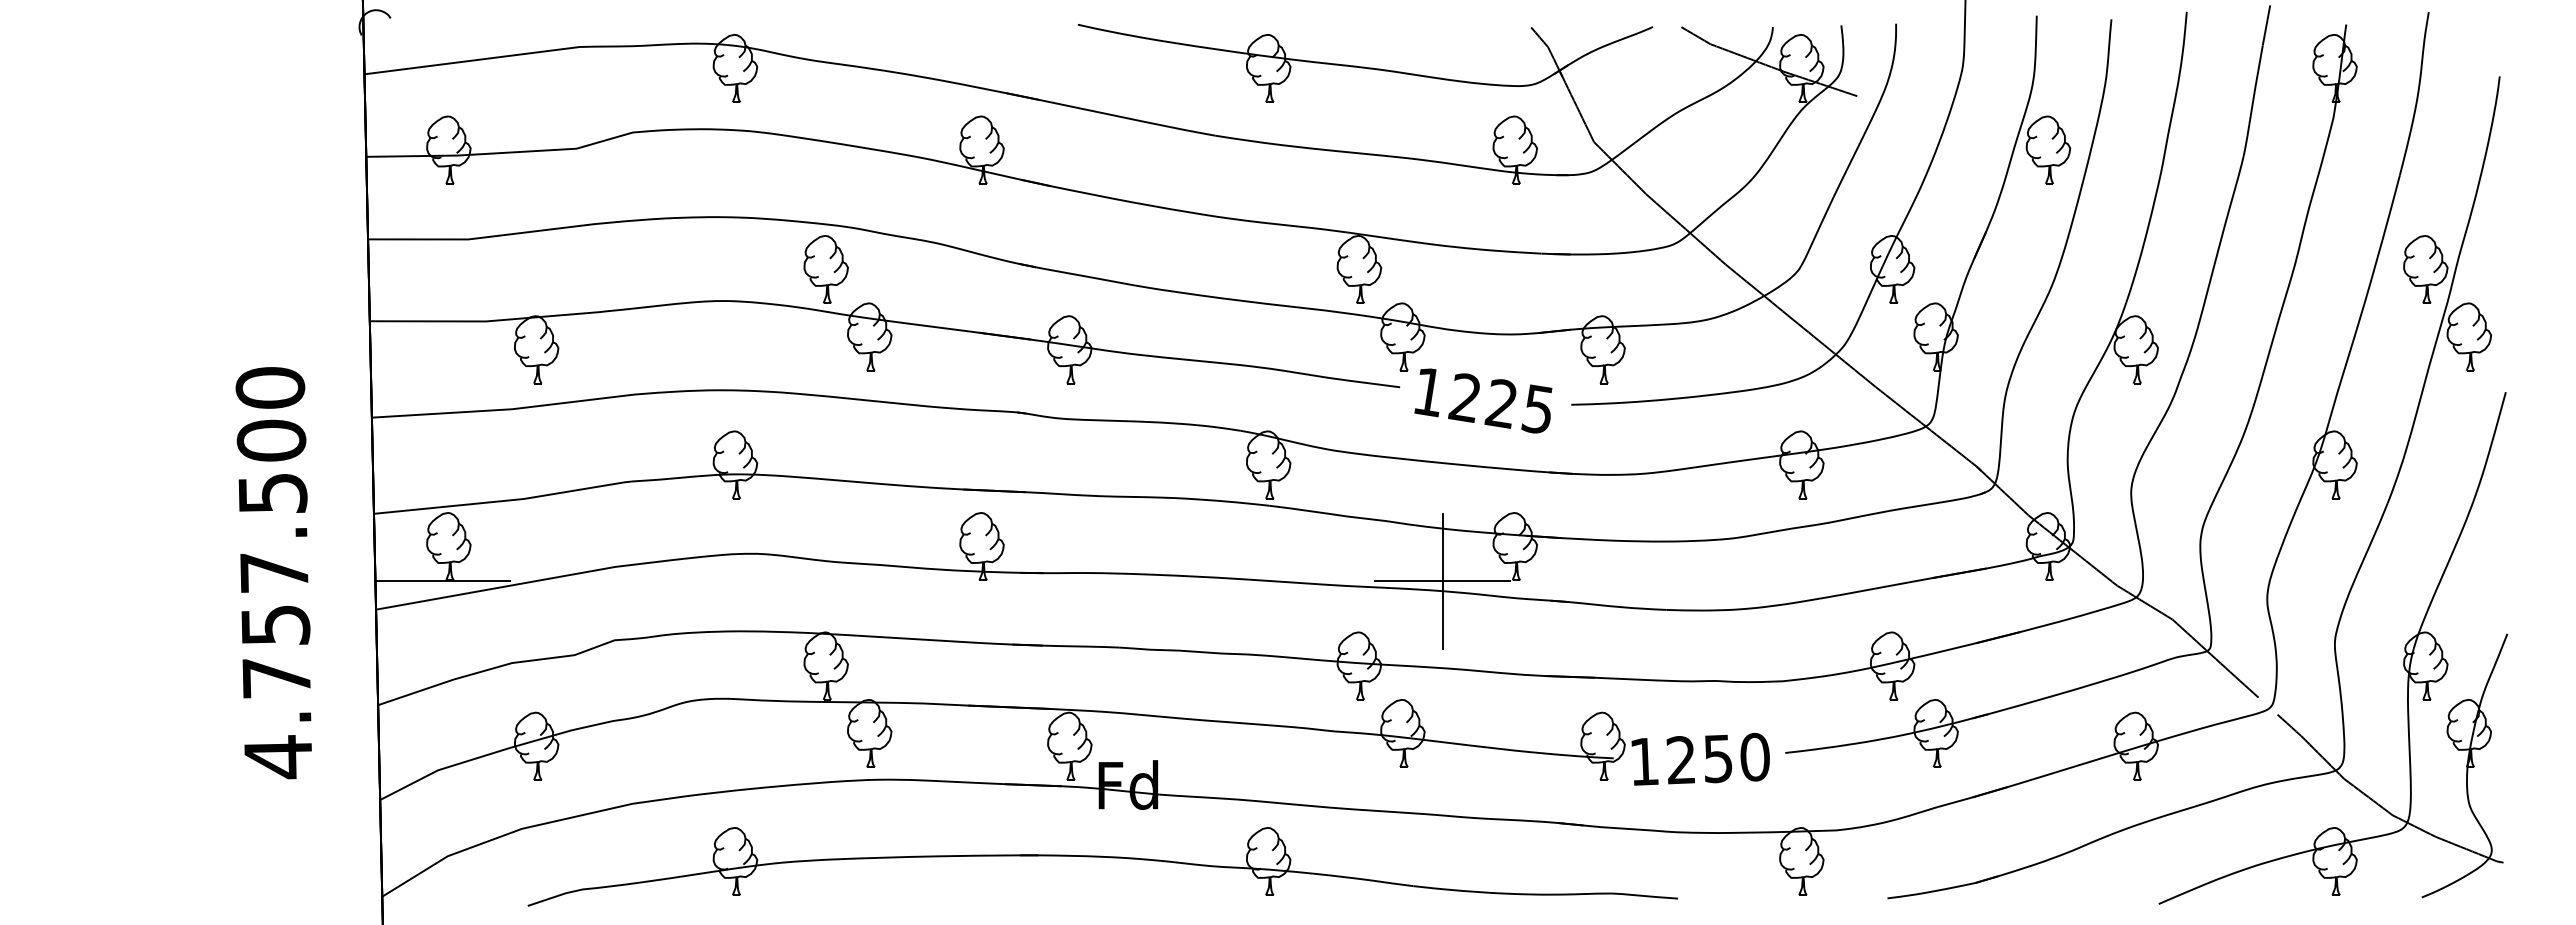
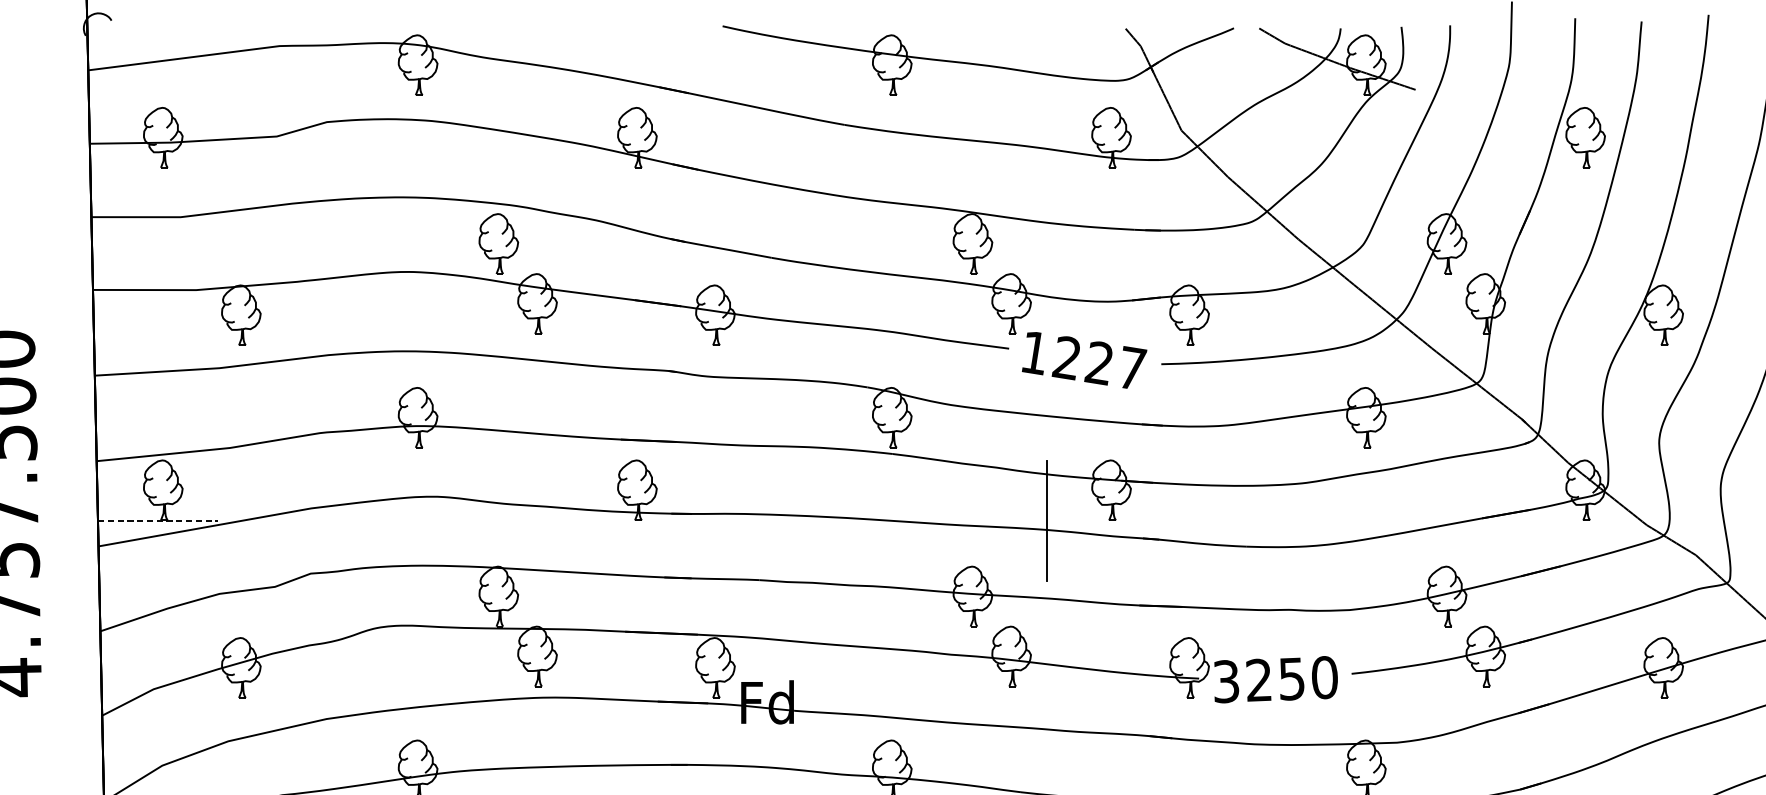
text: (1538, 408) -> (1132, 367), 1225 -> 1227
line: (443, 581) -> (158, 521), solid -> dashed
line: (1442, 581) -> (1046, 521), removed
text: (1644, 761) -> (1226, 681), 1250 -> 3250

